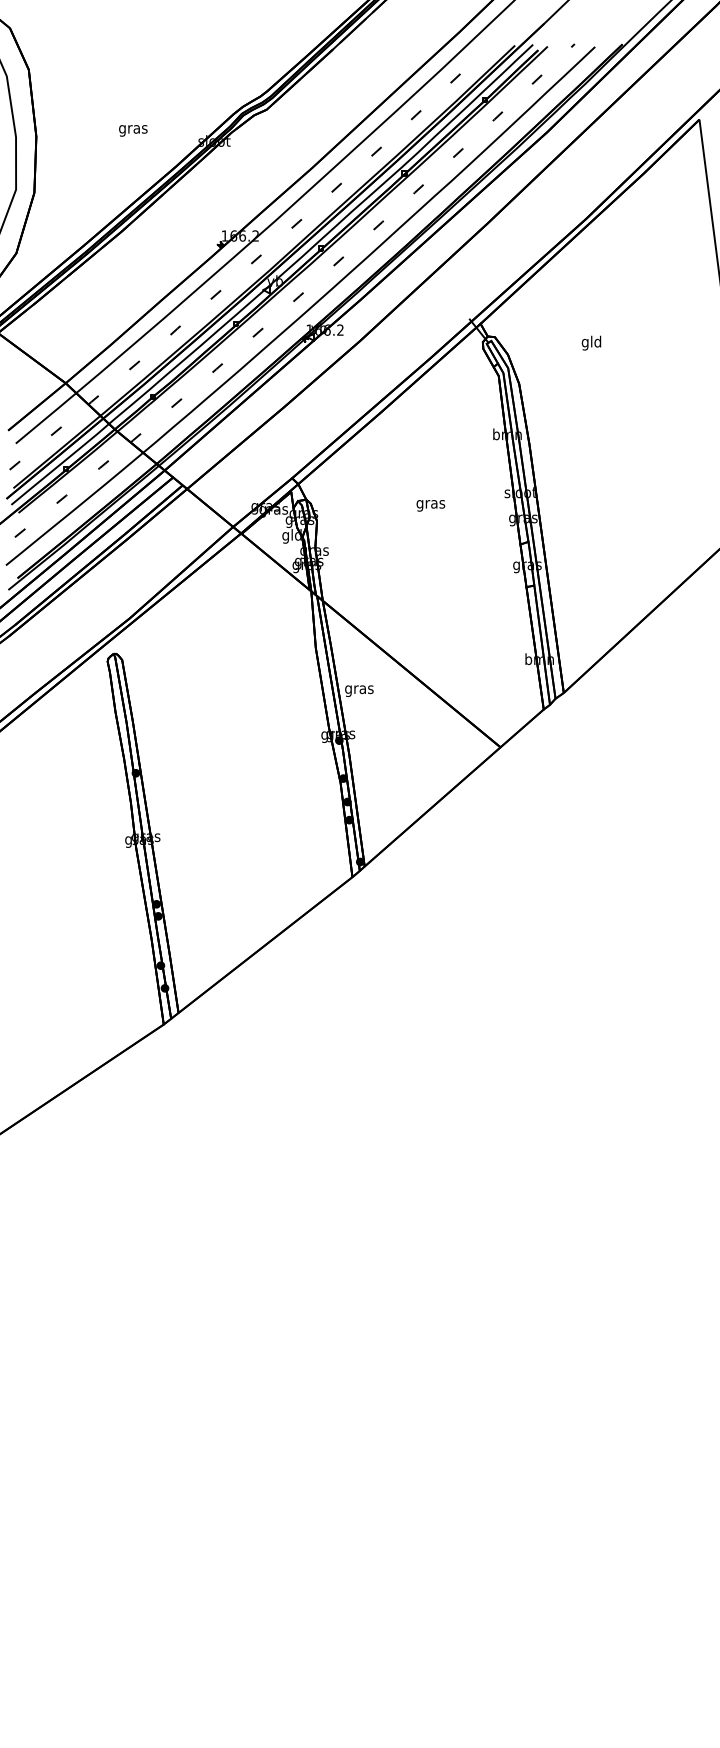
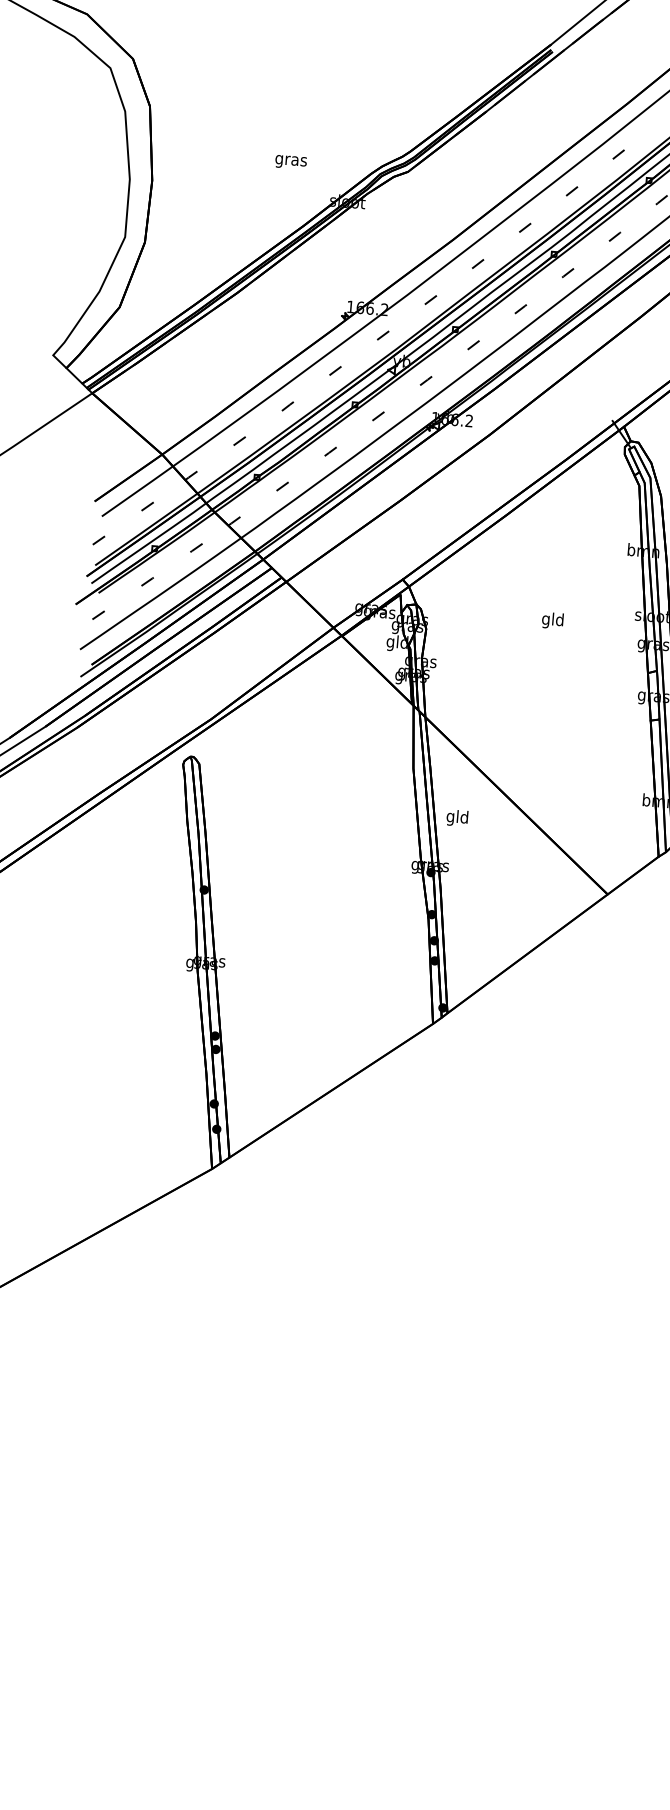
text: (133, 130) -> (291, 161), moved
text: (430, 504) -> (552, 620), gras -> gld
text: (359, 689) -> (457, 818), gras -> gld

